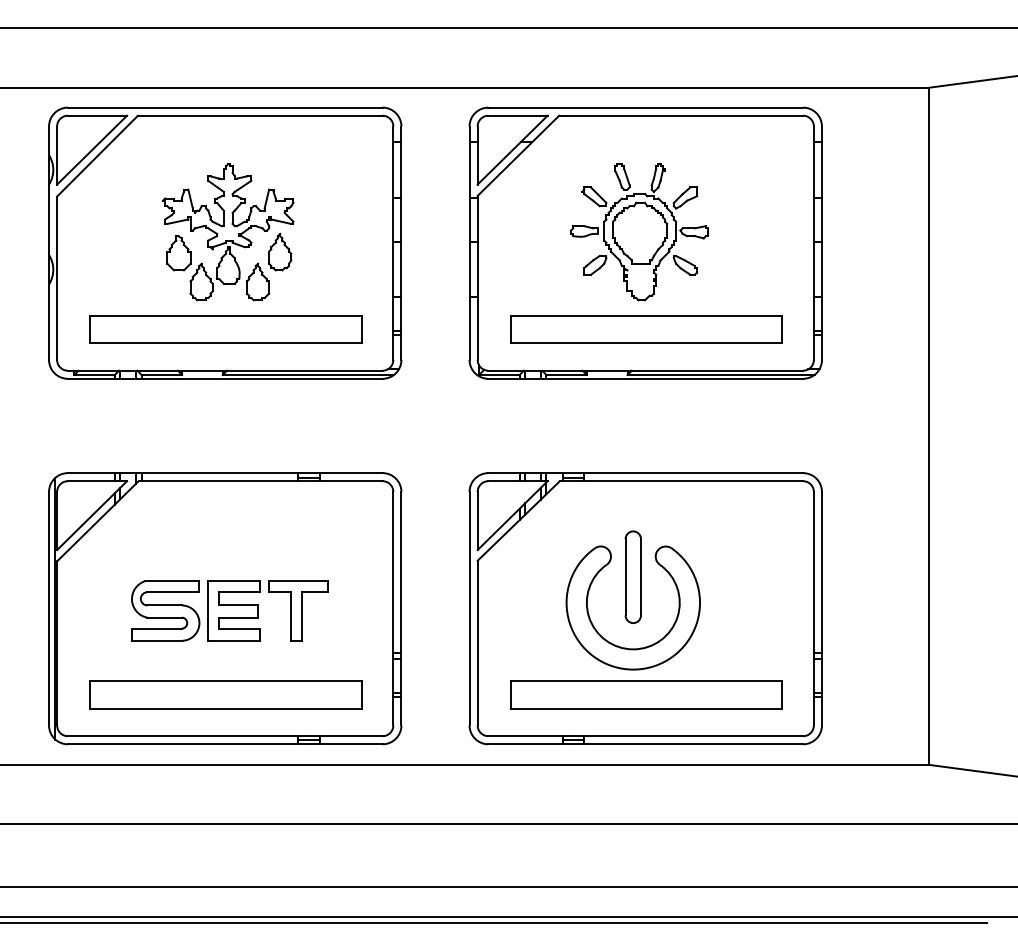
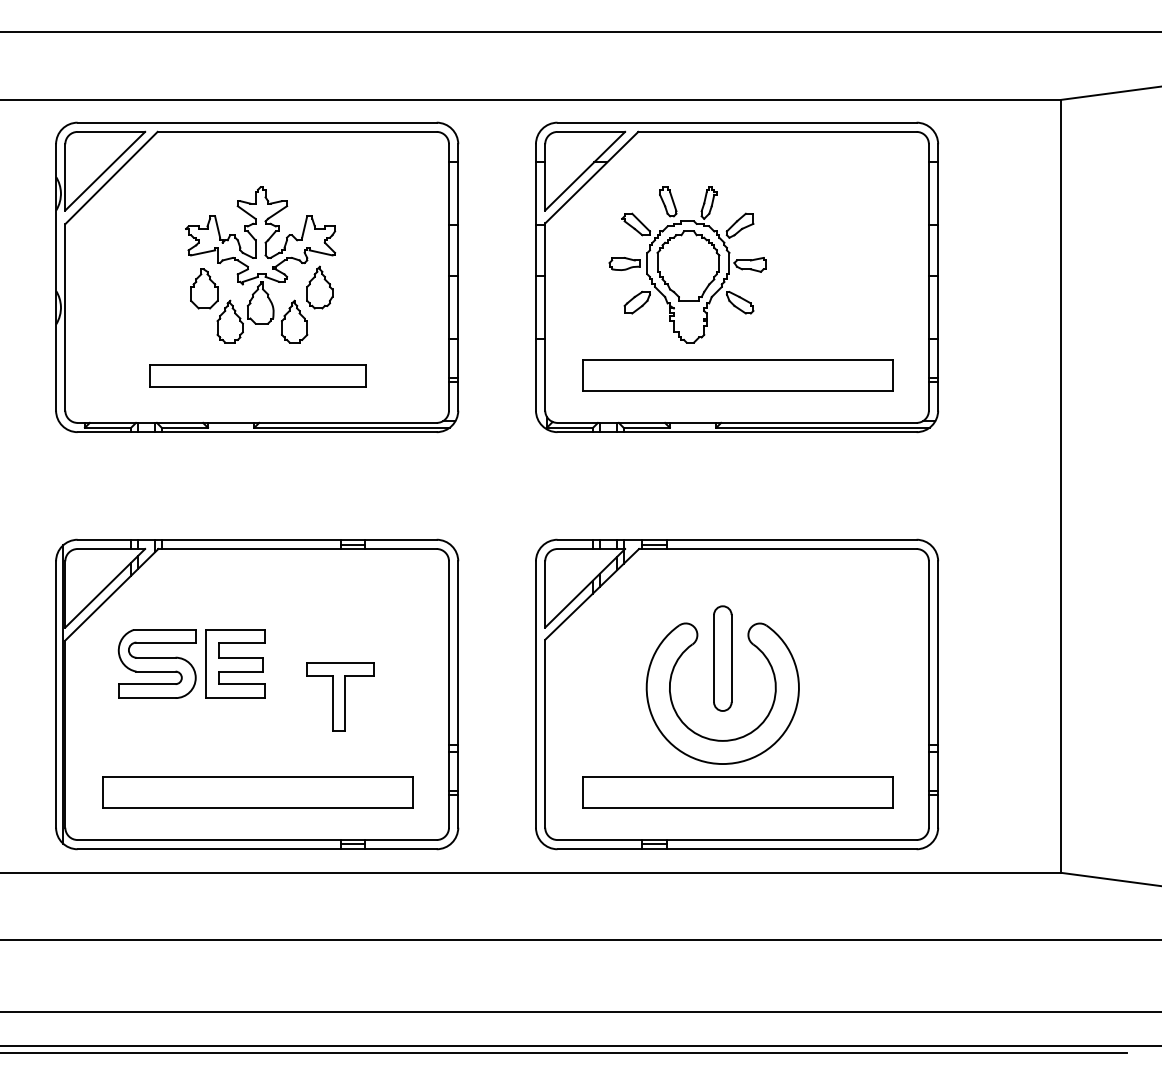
part: (639, 232) -> (687, 265), moved
part: (225, 329) -> (257, 375), size x0.7
part: (195, 610) -> (191, 663), moved

